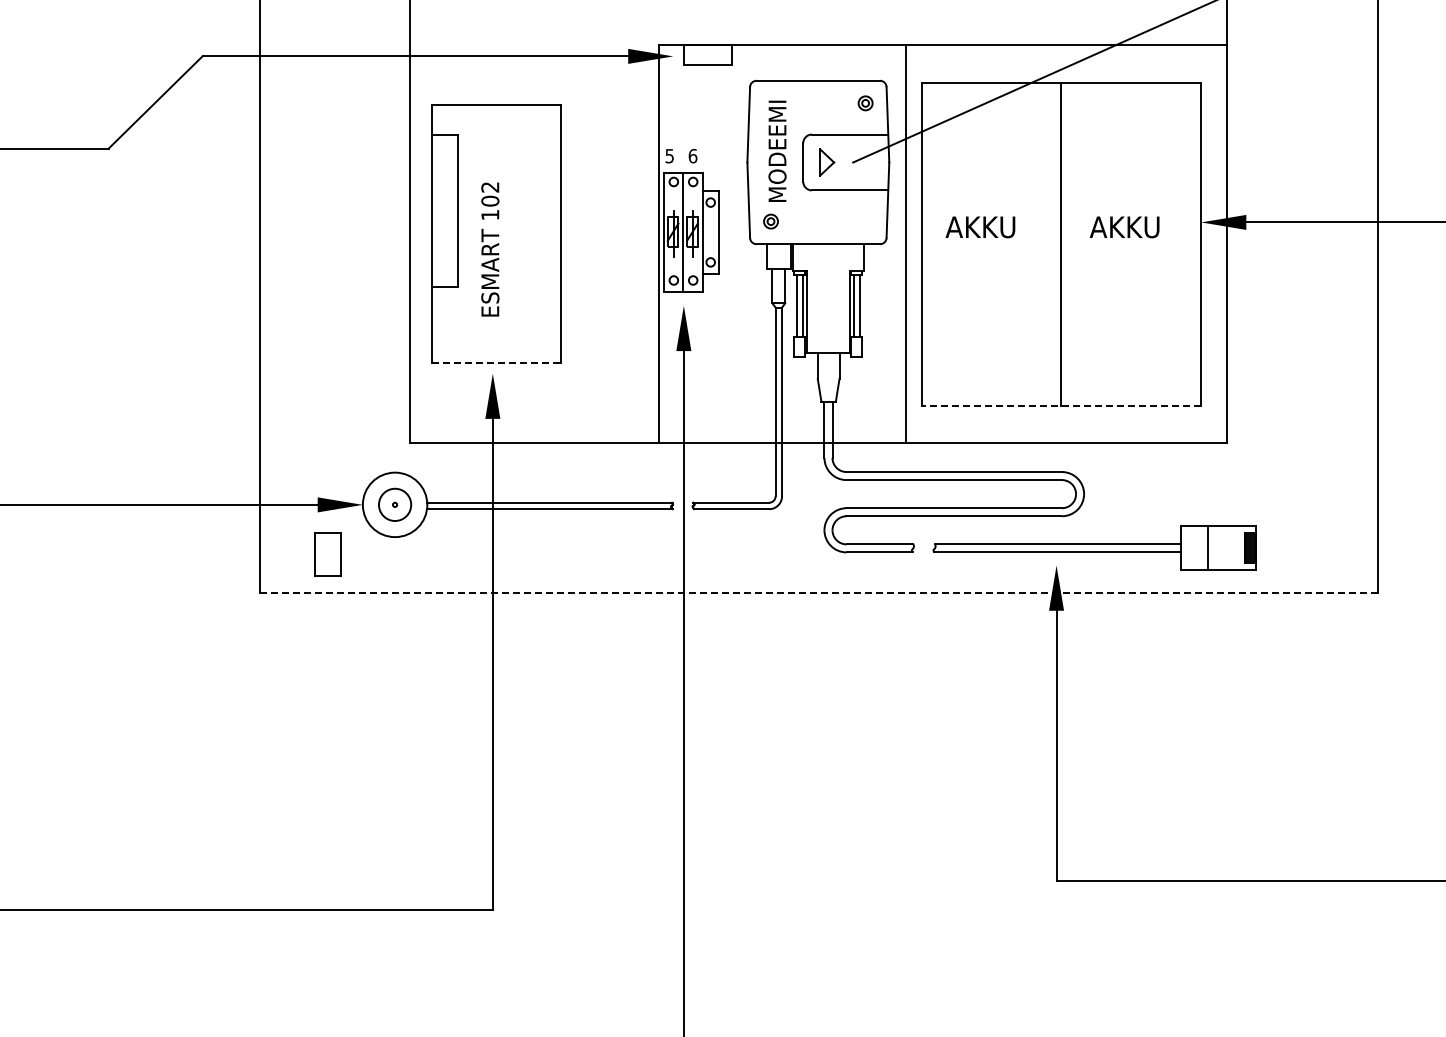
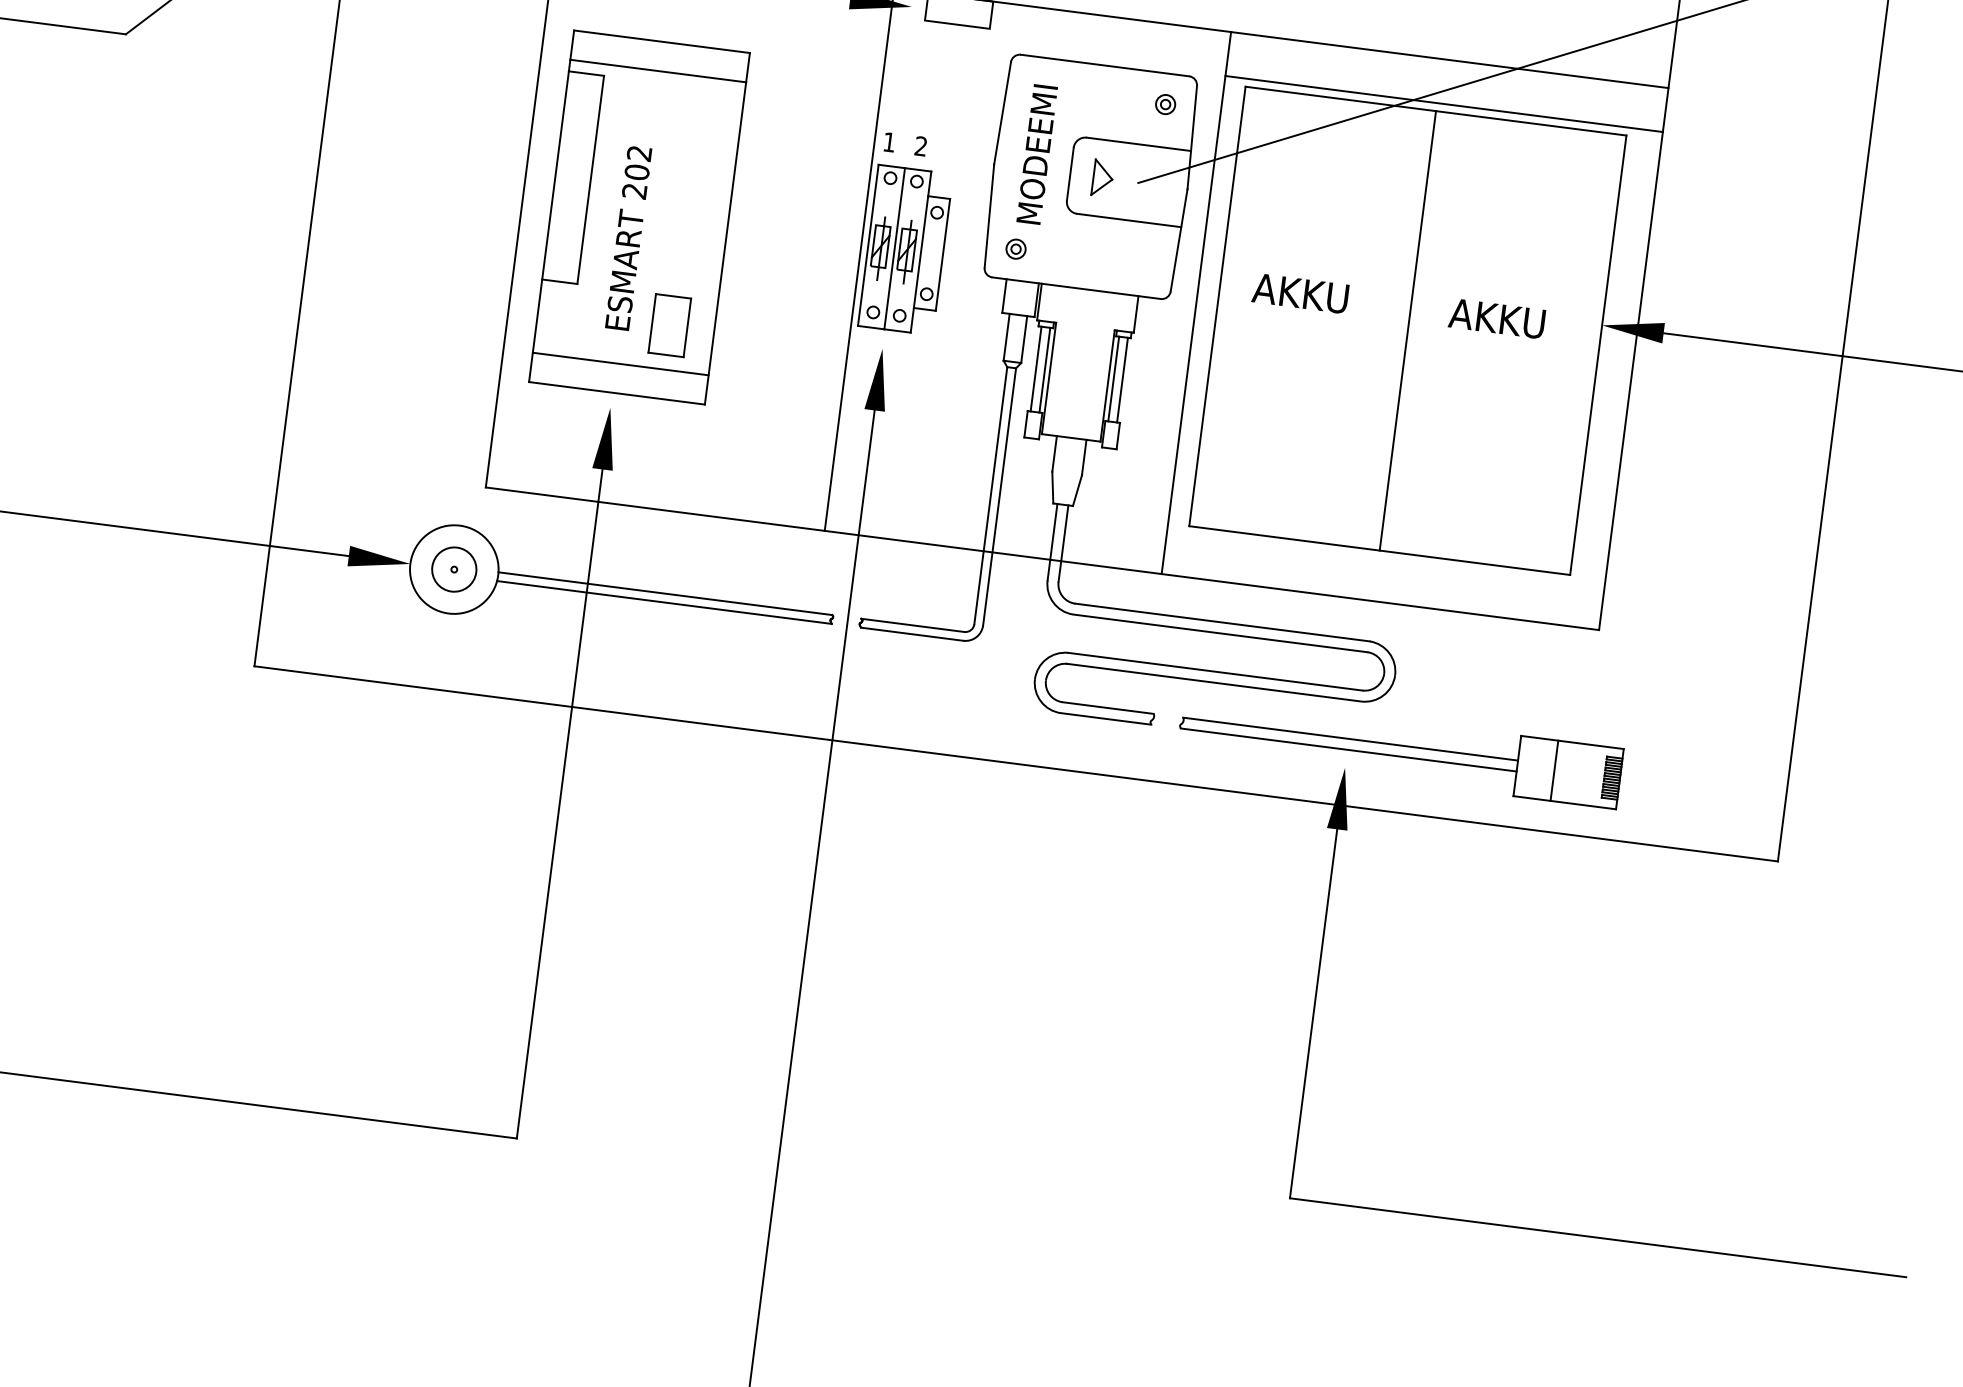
line: (1066, 77) -> (1443, 104), added
line: (495, 126) -> (657, 71), added
text: (692, 155) -> (920, 145), 6 -> 2
text: (669, 156) -> (889, 142), 5 -> 1
text: (490, 215) -> (634, 191), 102 -> 202
line: (495, 341) -> (619, 364), added
line: (496, 362) -> (617, 393), dashed -> solid
line: (1061, 405) -> (1379, 550), dashed -> solid
part: (327, 554) -> (669, 325), moved
line: (818, 593) -> (1015, 764), dashed -> solid

